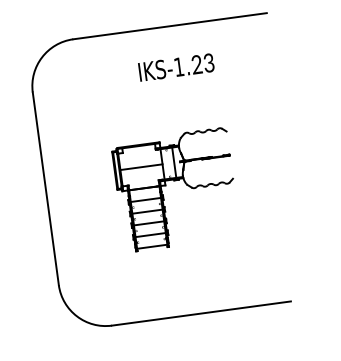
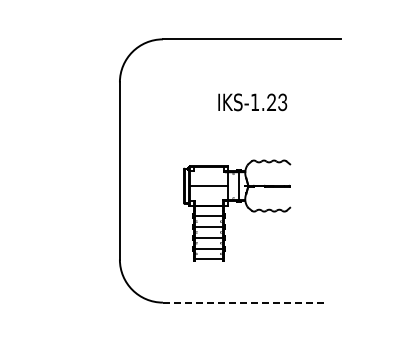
text: (176, 67) -> (252, 102), moved
part: (174, 180) -> (237, 202), moved
line: (201, 313) -> (245, 302), solid -> dashed

